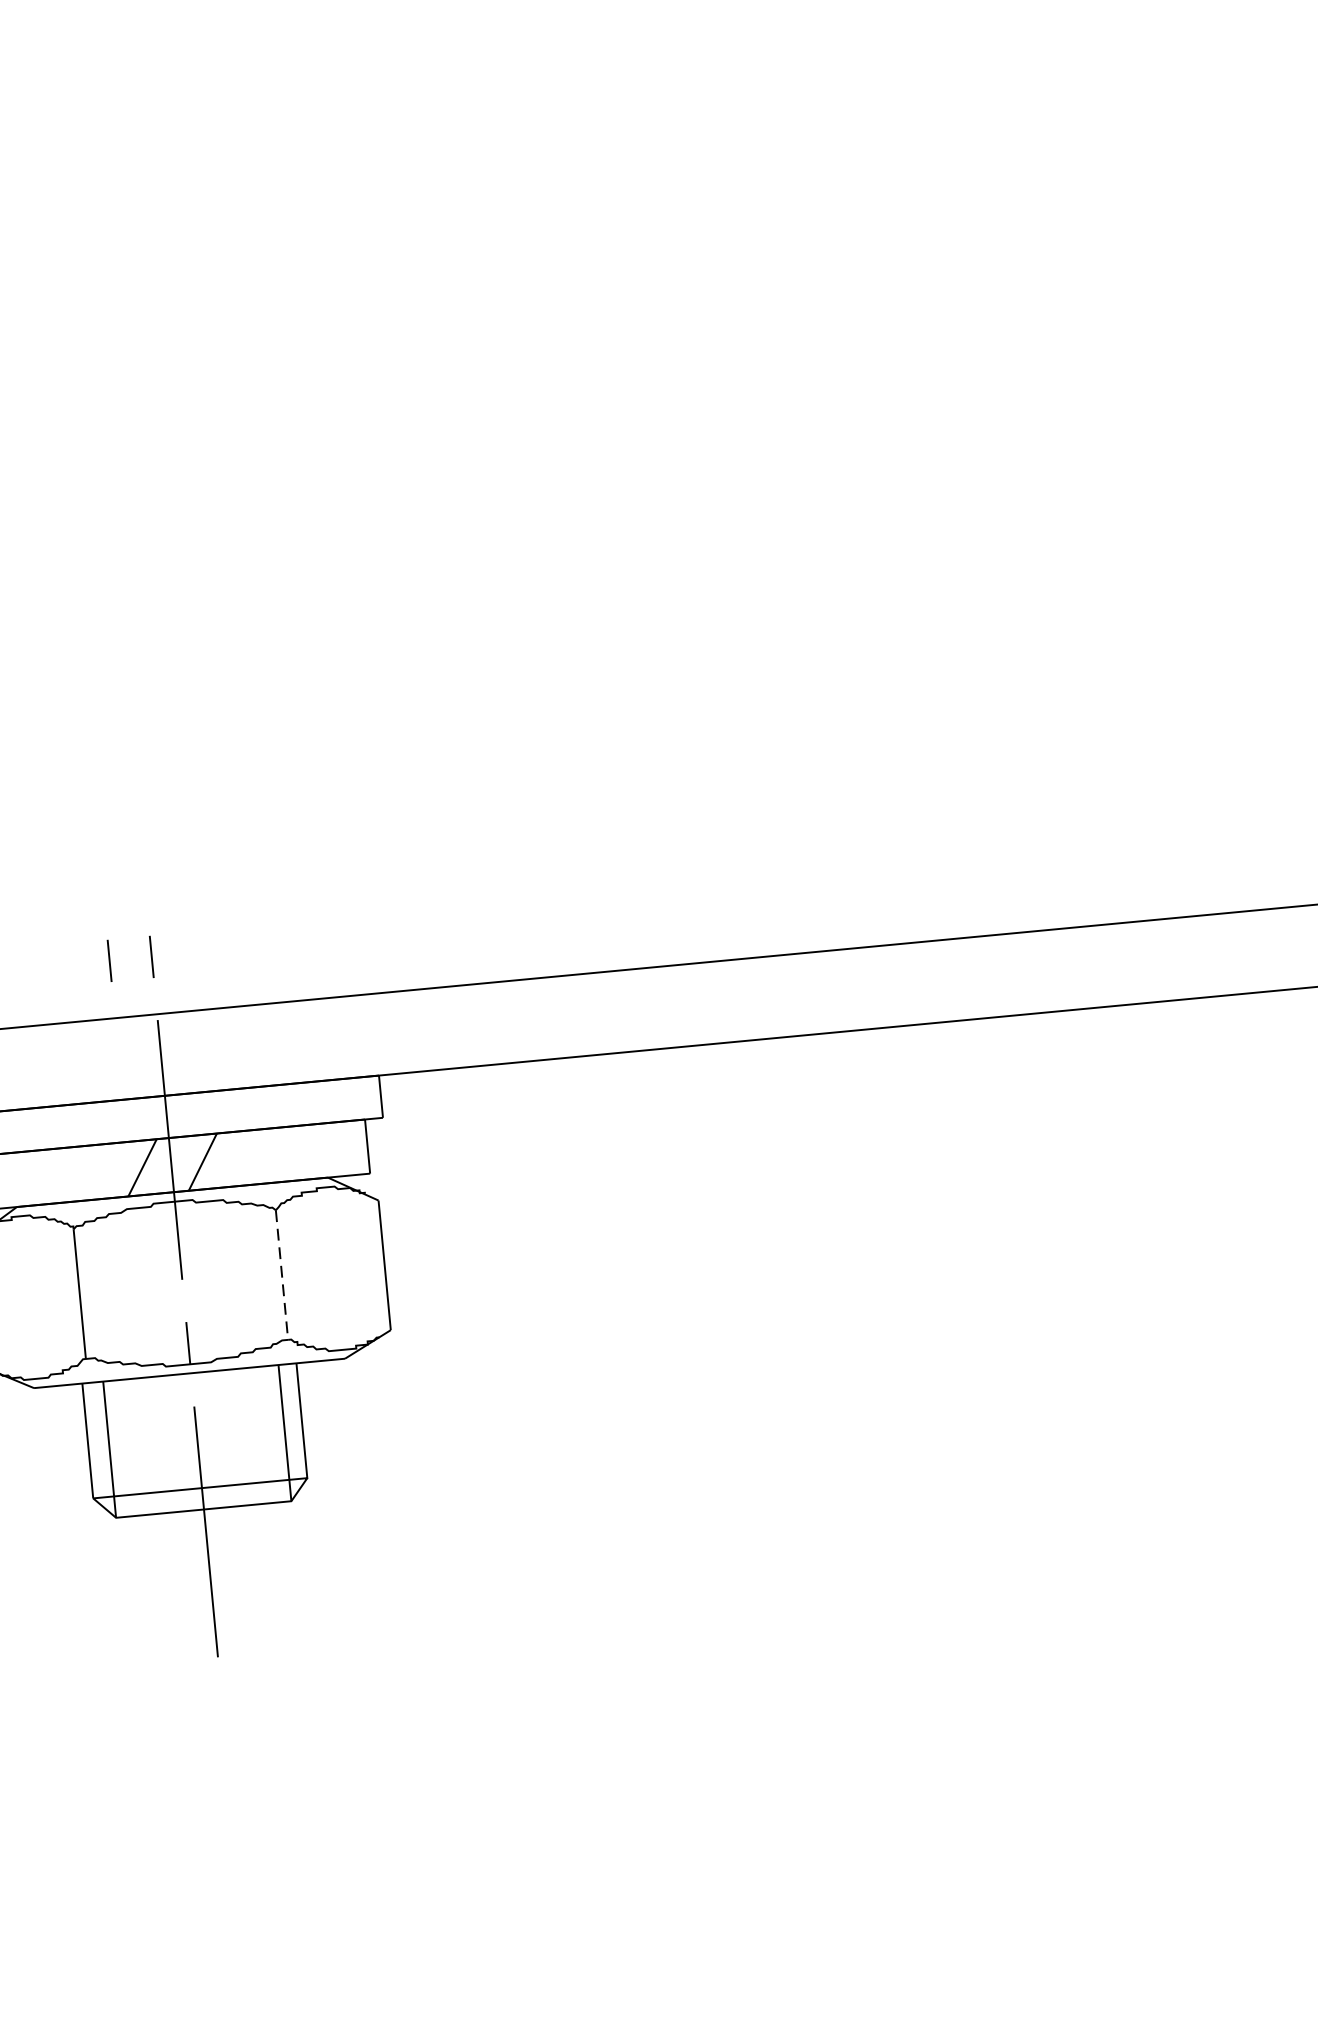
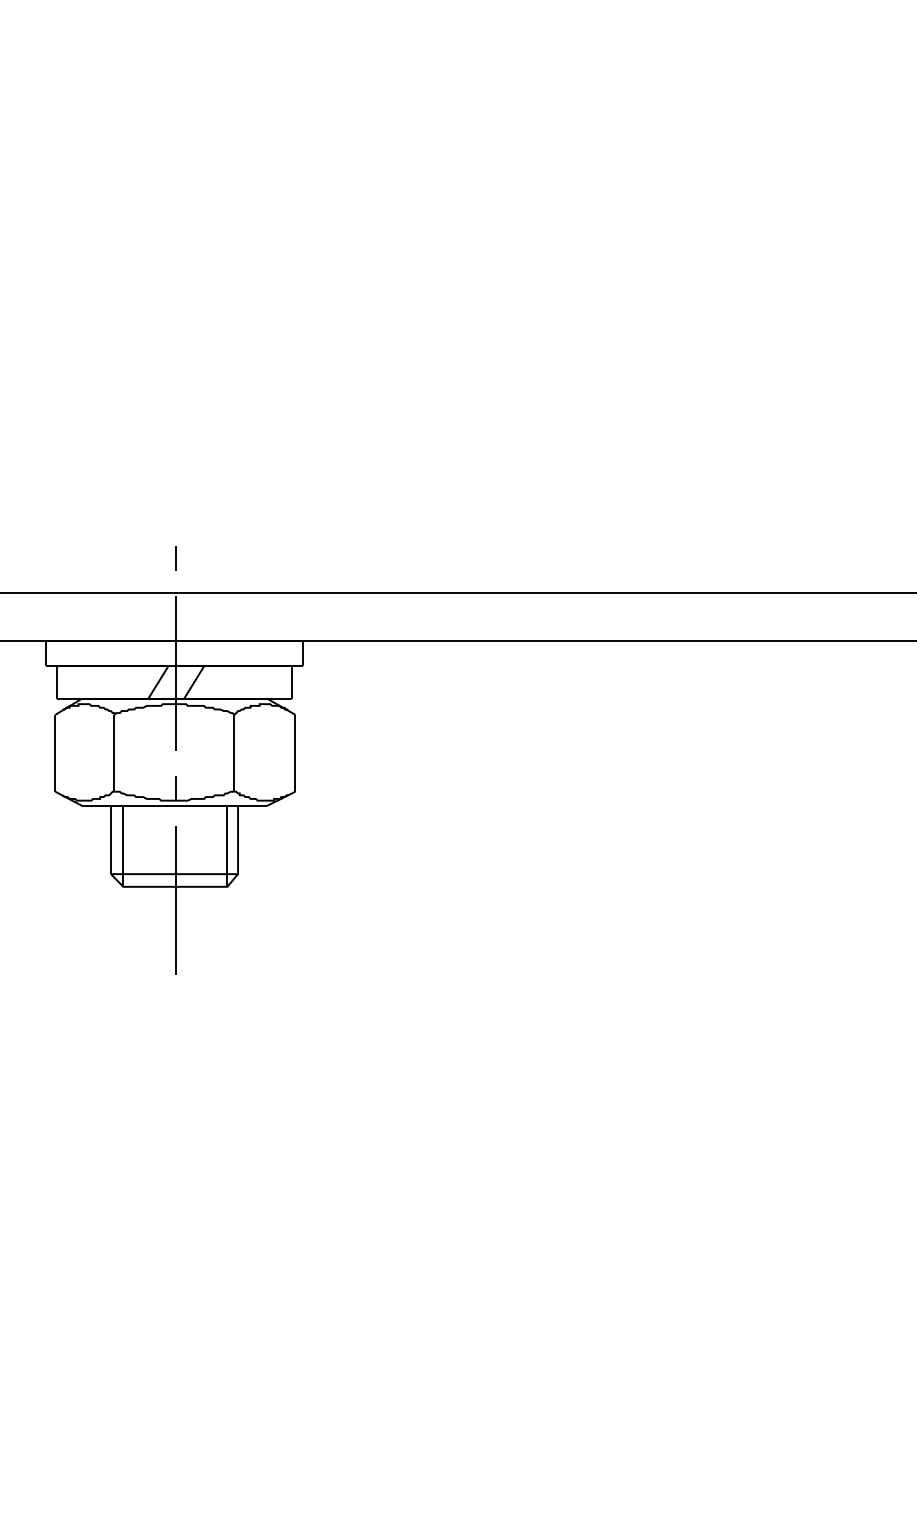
line: (109, 960) -> (150, 558), removed
line: (282, 1275) -> (234, 753), dashed -> solid

